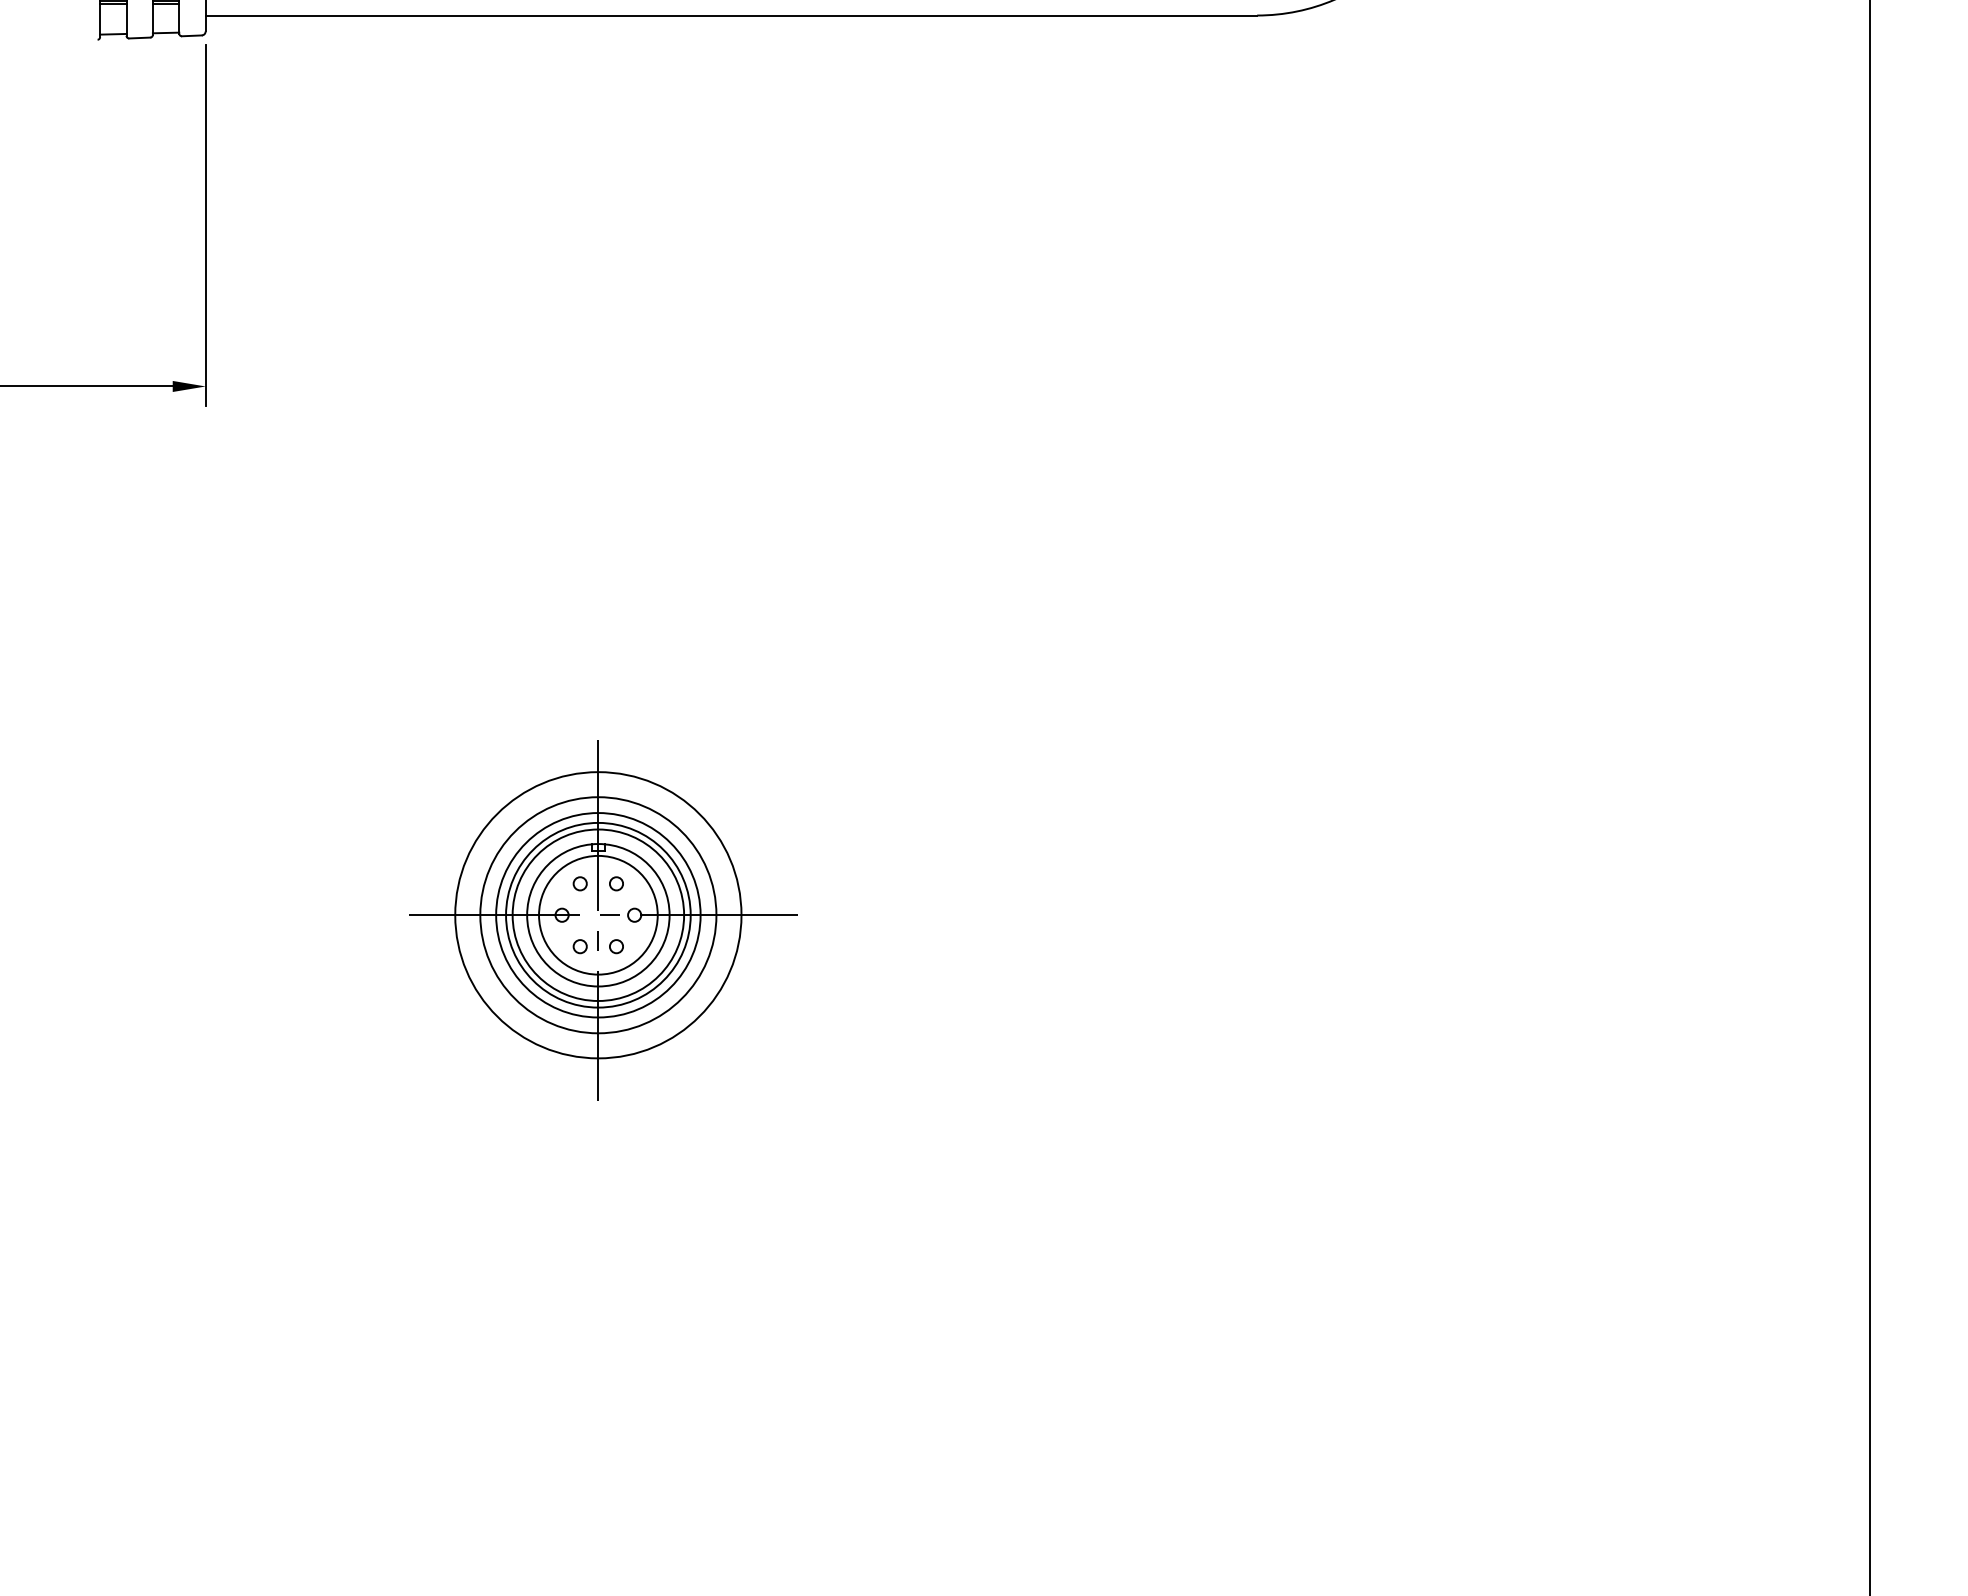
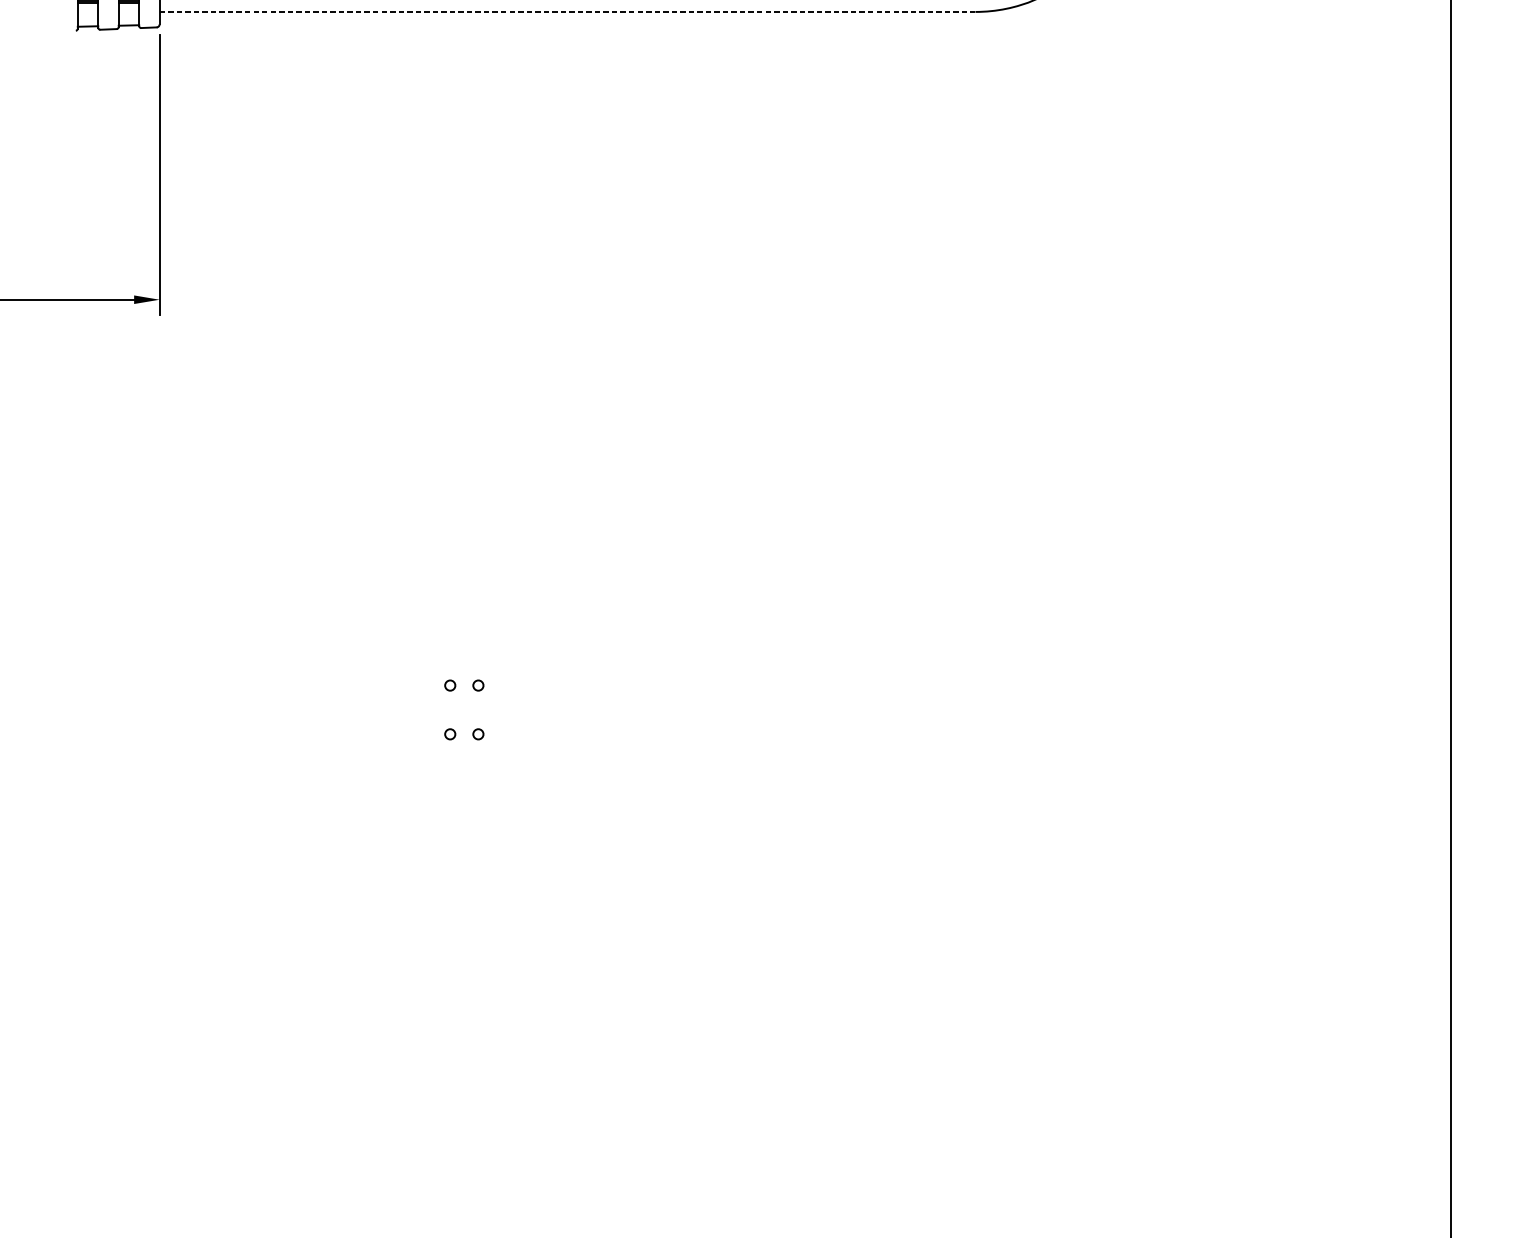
line: (731, 15) -> (567, 11), solid -> dashed
part: (603, 920) -> (468, 714), removed

